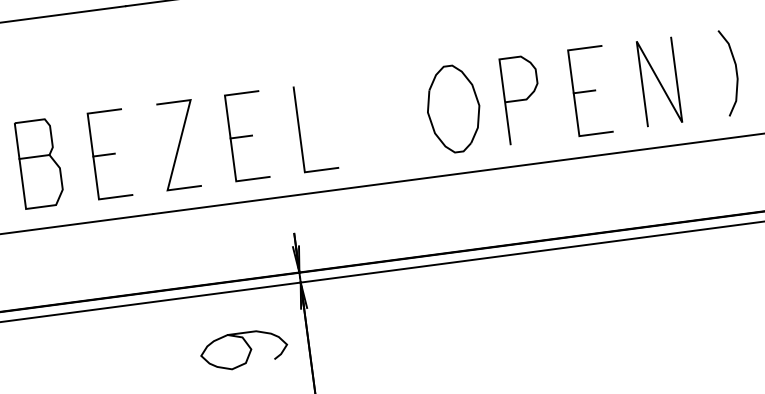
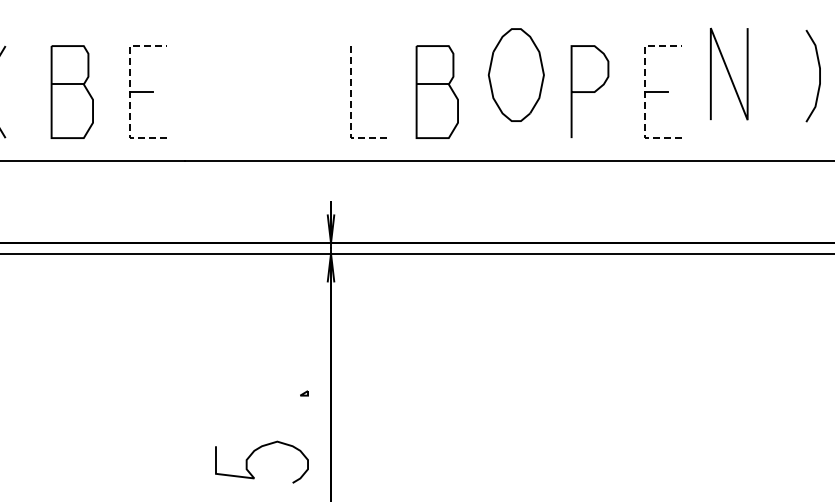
curve: (736, 72) -> (819, 76), moved
line: (659, 81) -> (729, 73), moved
line: (573, 92) -> (645, 91), solid -> dashed
part: (452, 108) -> (515, 74), moved
part: (379, 118) -> (436, 91), added
part: (246, 135) -> (294, 91), removed
line: (178, 144) -> (221, 91), removed
line: (301, 147) -> (350, 111), solid -> dashed
line: (92, 155) -> (129, 91), solid -> dashed
curve: (248, 352) -> (266, 320), removed

